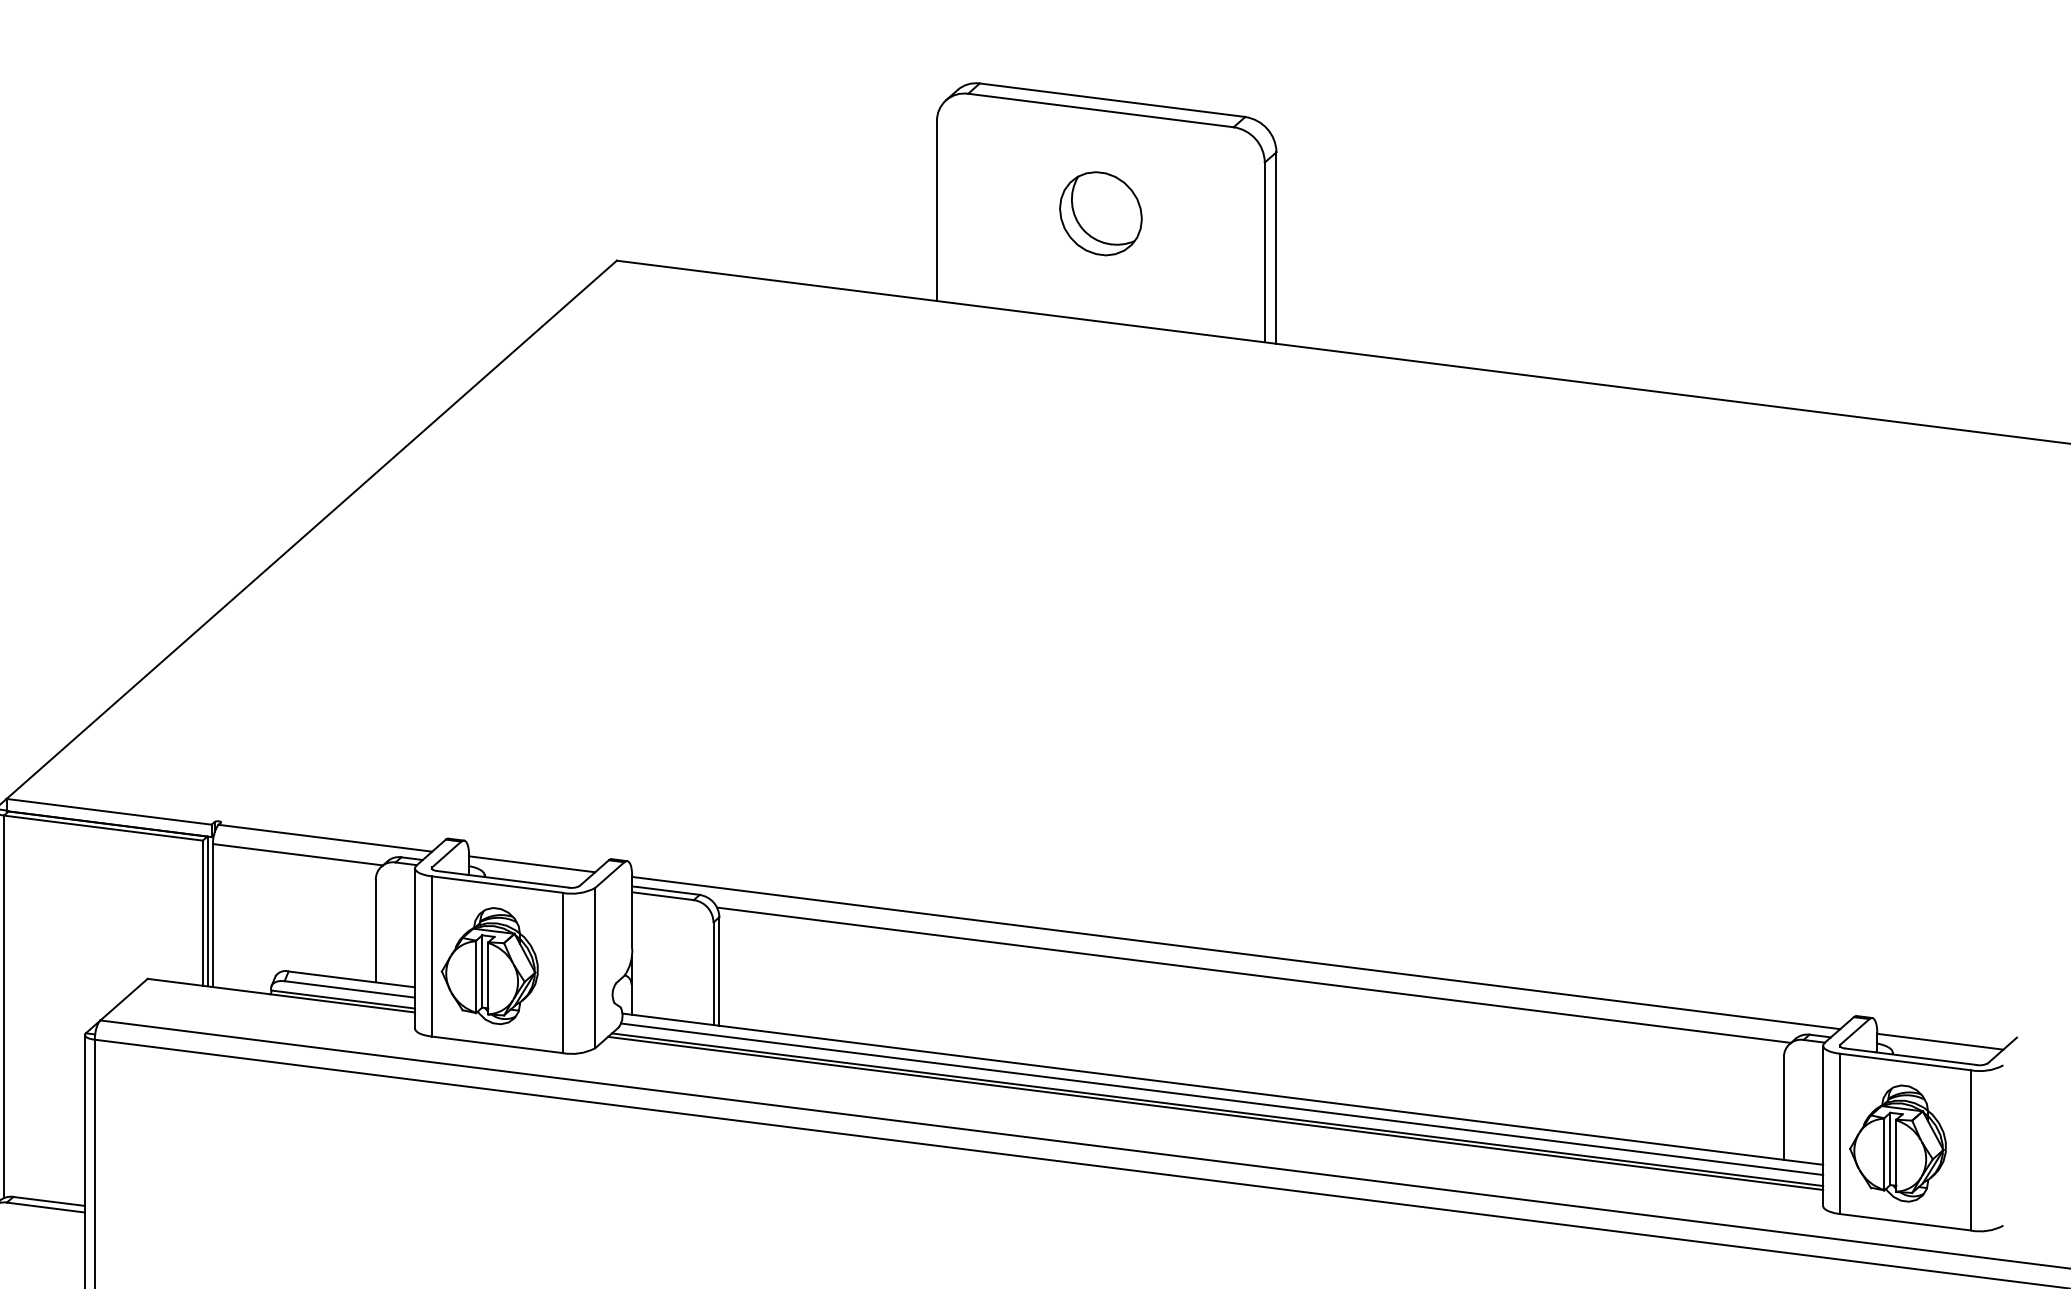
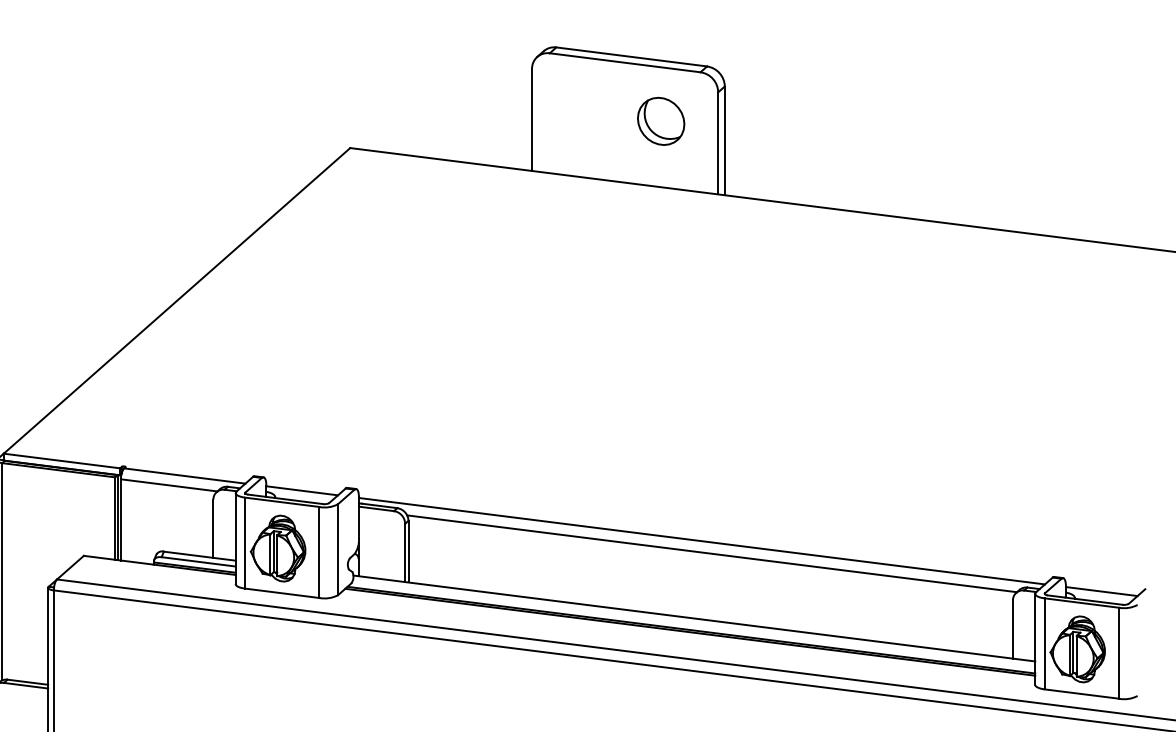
part: (1101, 212) -> (661, 120), moved
line: (1221, 1099) -> (693, 624), removed

